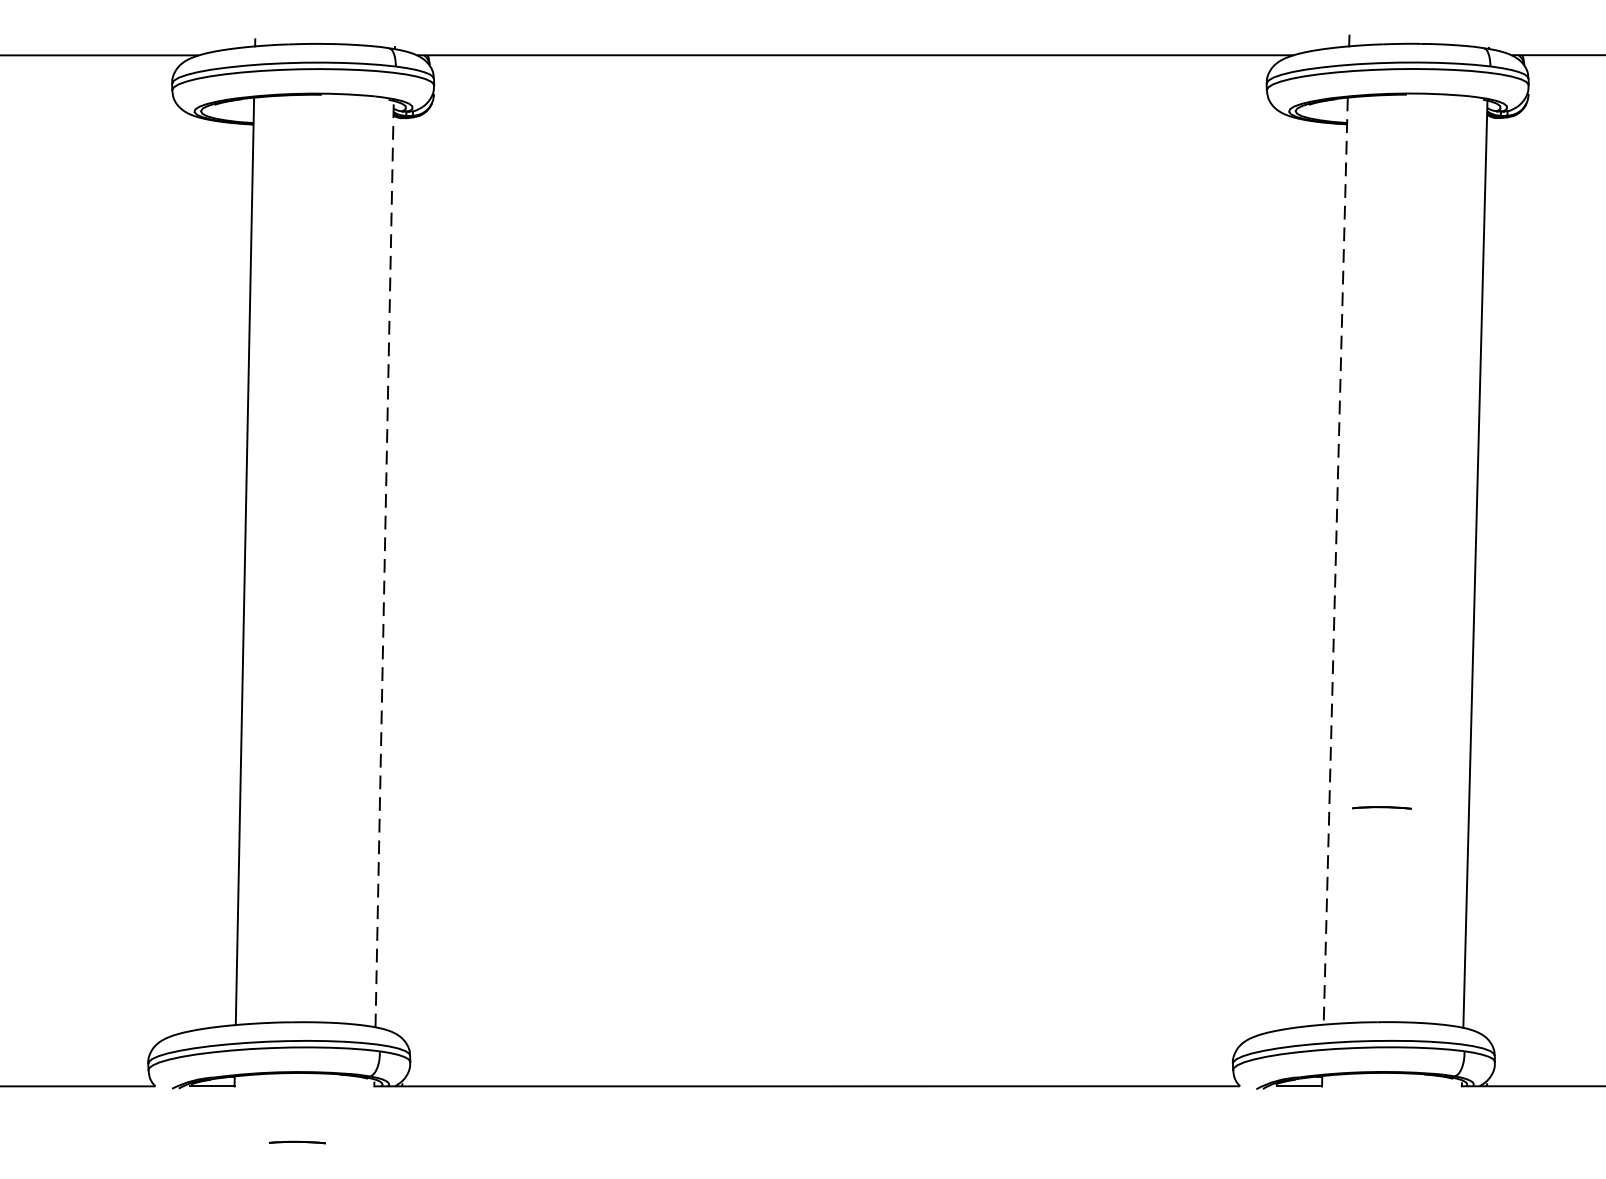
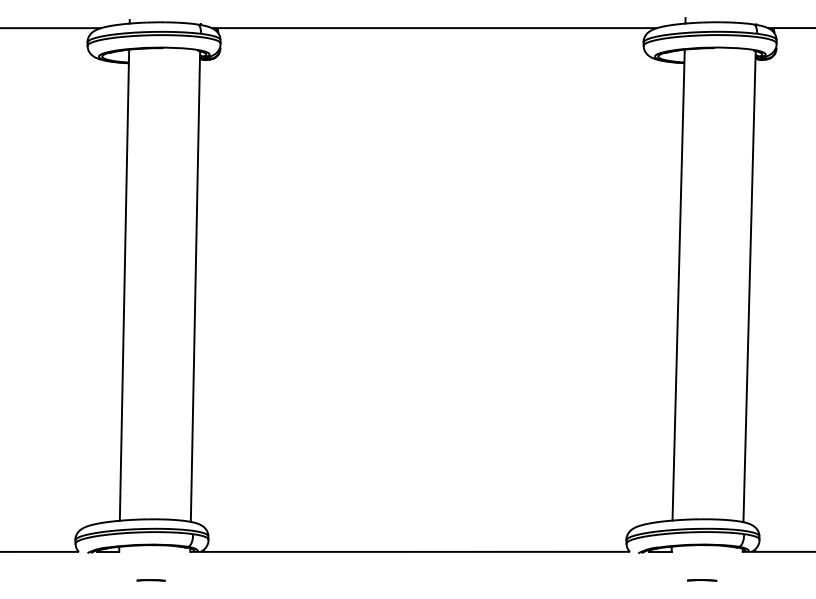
line: (1335, 561) -> (678, 285), dashed -> solid
line: (384, 563) -> (195, 286), dashed -> solid
line: (1382, 808) -> (702, 580), moved

